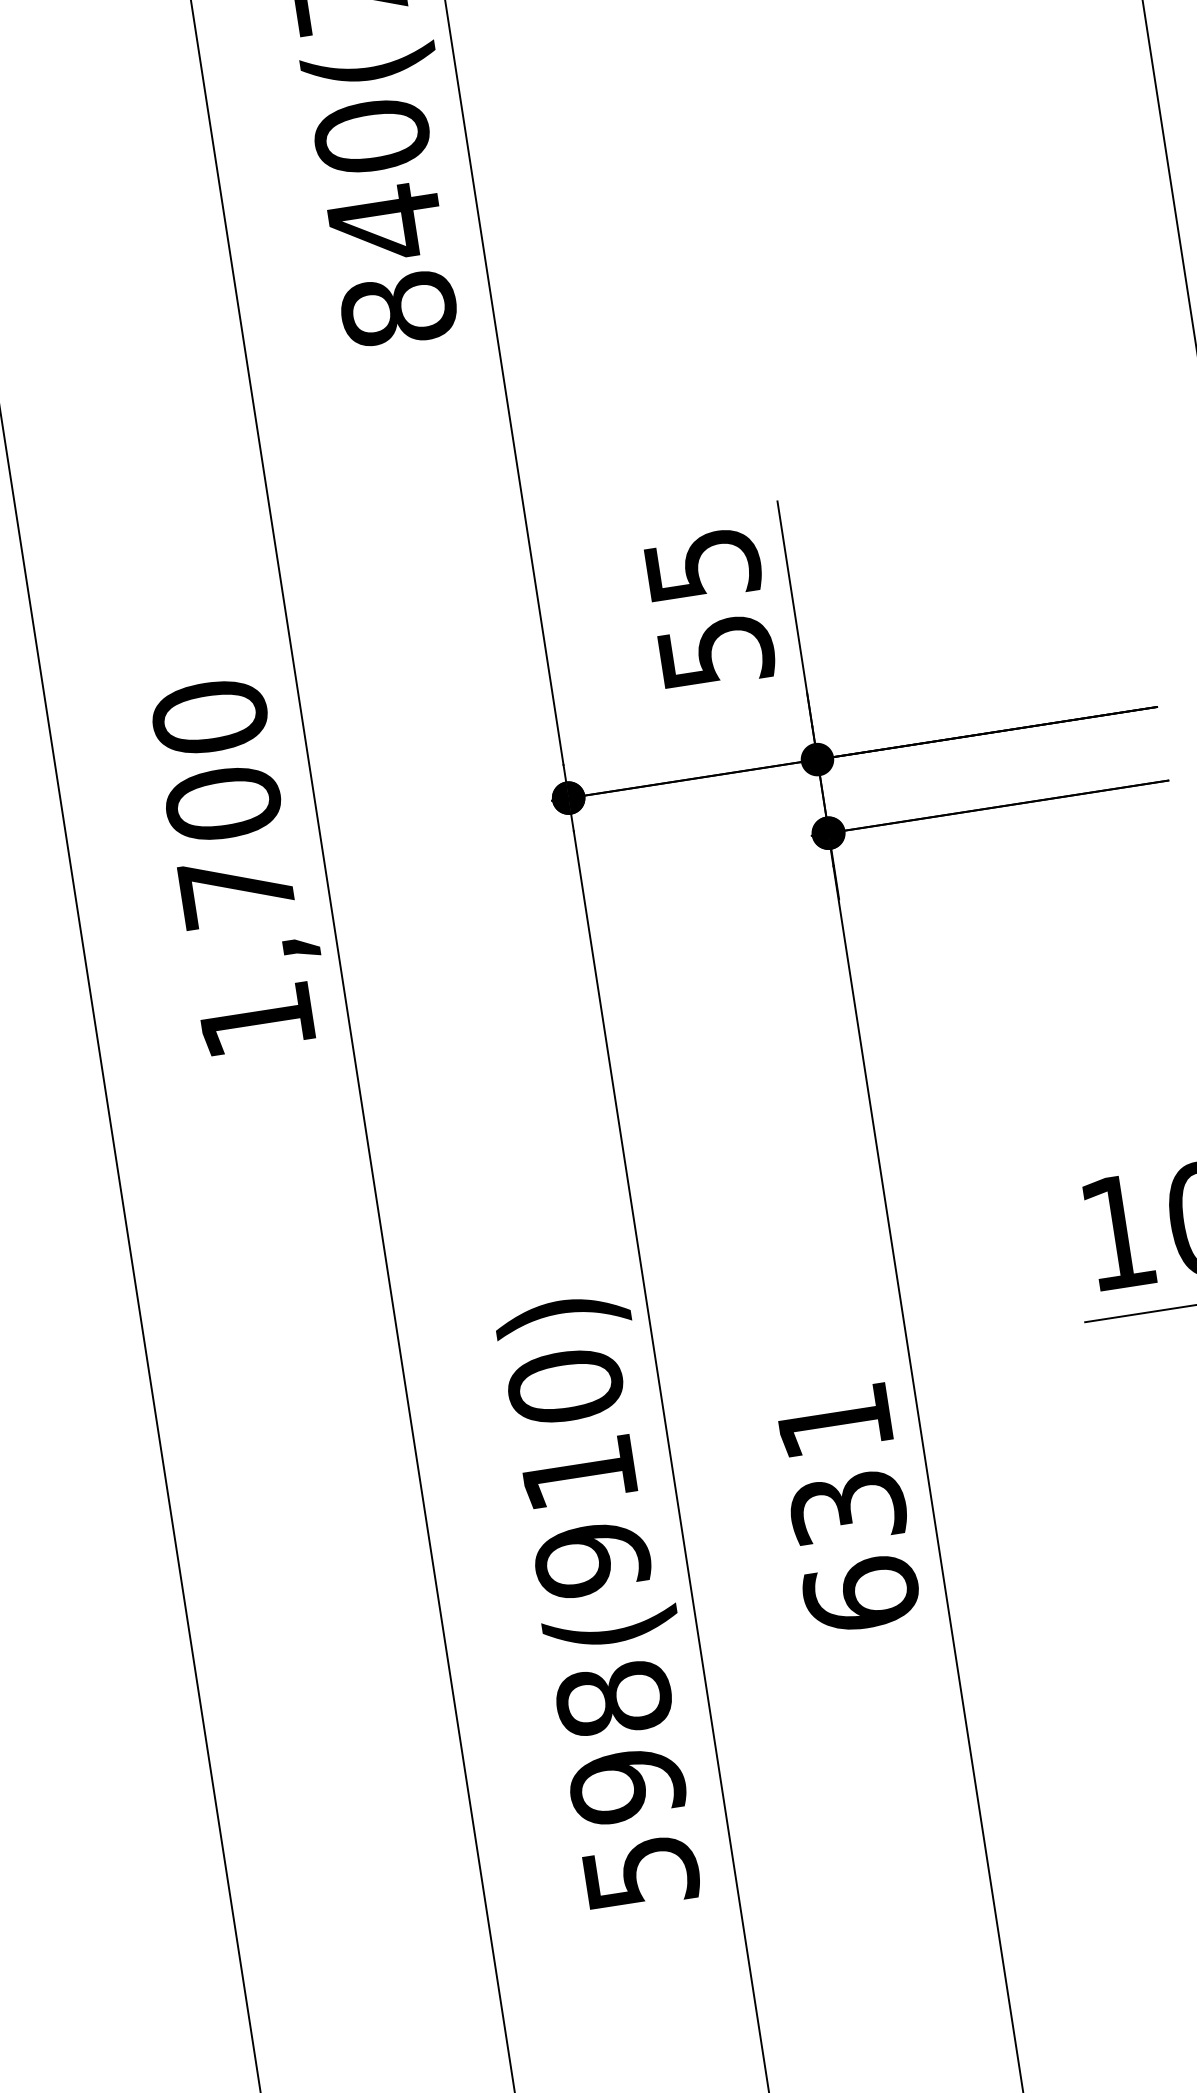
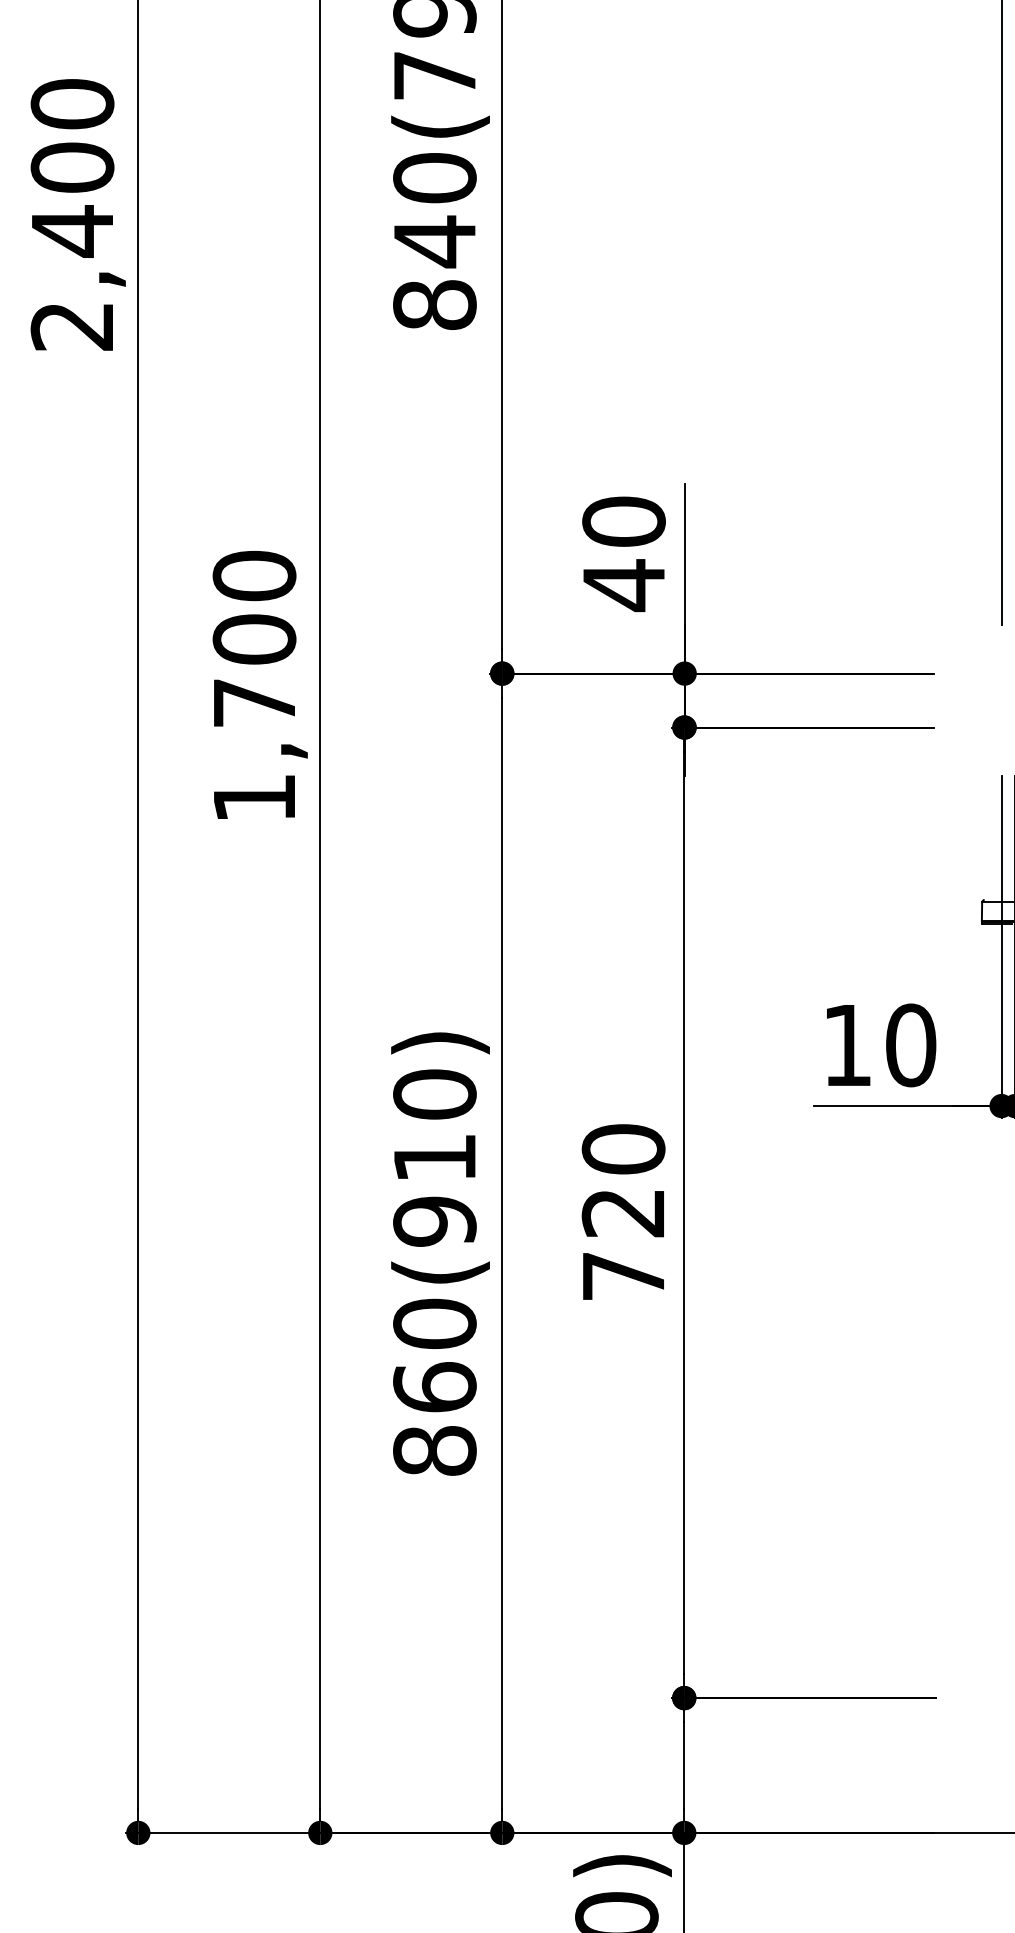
text: (708, 610) -> (623, 554), 55 -> 40
text: (847, 1507) -> (623, 1212), 631 -> 720
text: (626, 1784) -> (434, 1386), 598(910) -> 860(910)

